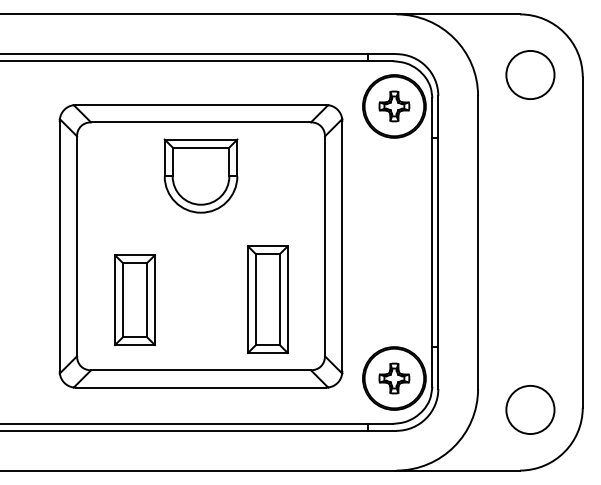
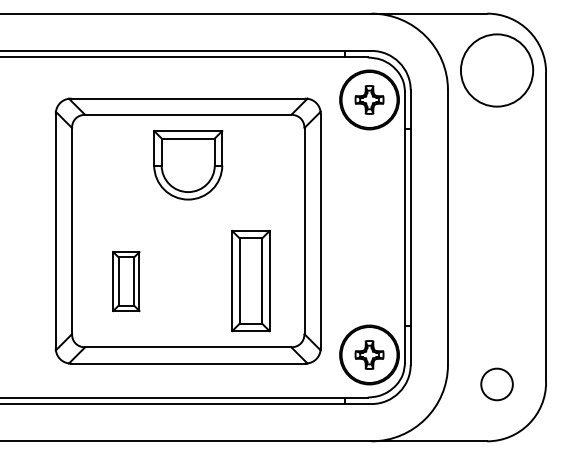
circle: (529, 75) -> (496, 70), size x1.6
part: (135, 300) -> (126, 281), size x0.7
circle: (529, 409) -> (496, 384), size x0.7

